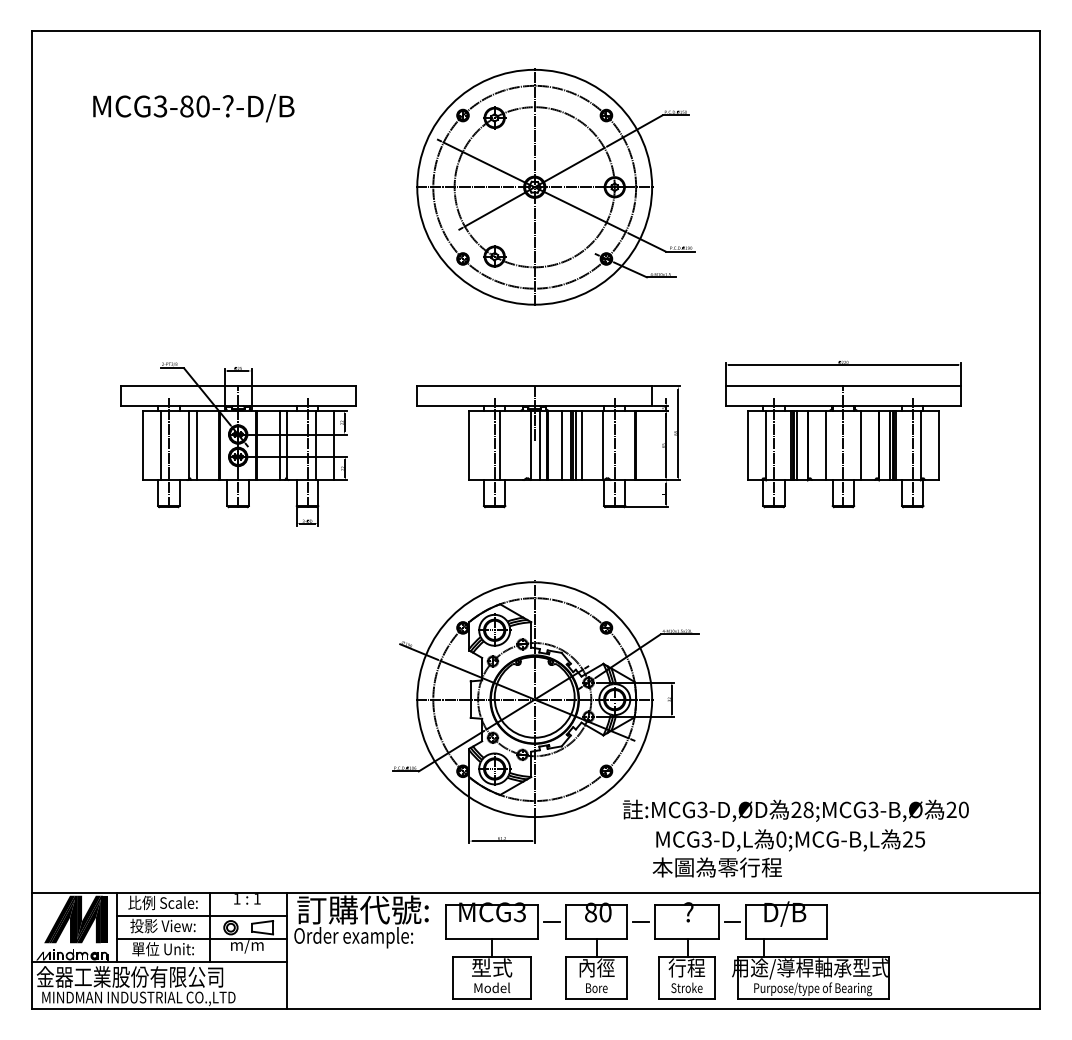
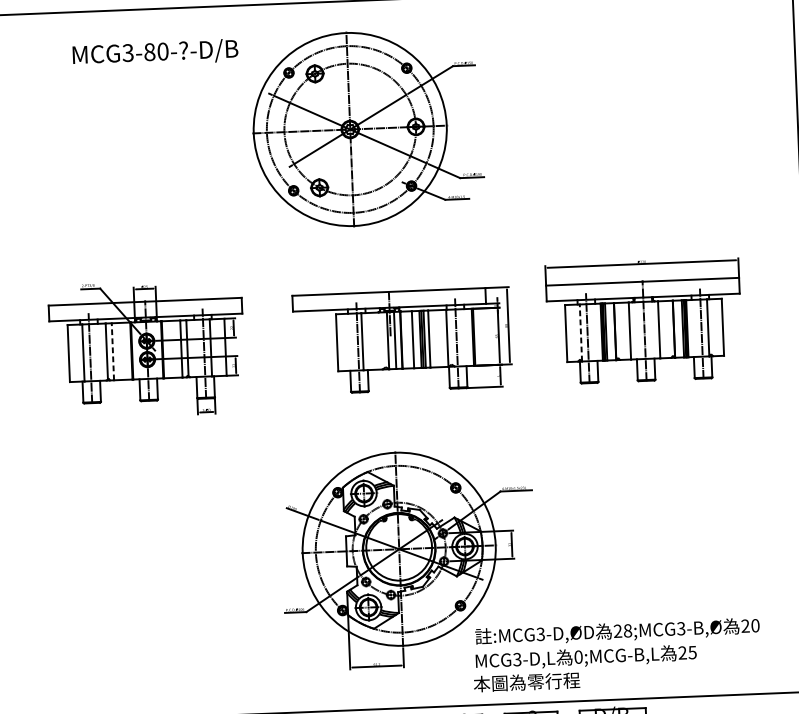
text: (193, 108) -> (155, 53), moved
part: (555, 186) -> (367, 128), moved
line: (196, 445) -> (112, 351), solid -> dashed
line: (766, 445) -> (581, 332), solid -> dashed
text: (788, 853) -> (584, 668), moved

